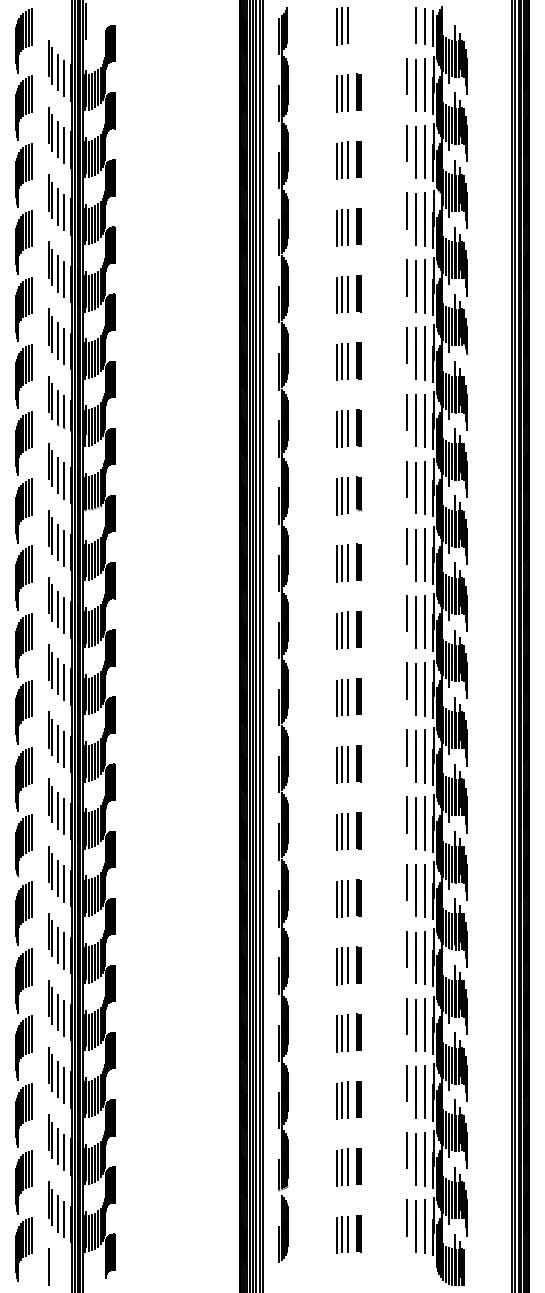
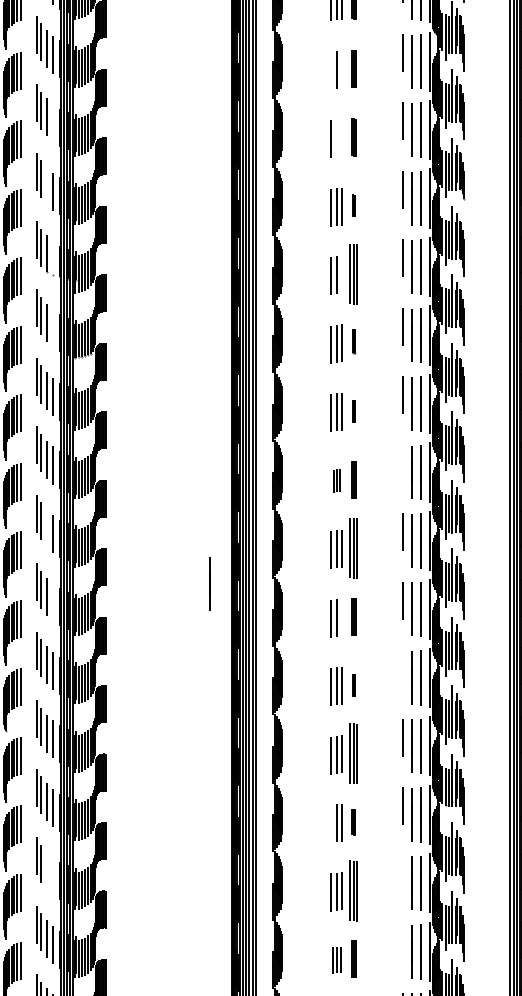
line: (347, 226) -> (342, 68), removed
line: (336, 228) -> (331, 70), removed
line: (63, 279) -> (52, 122), removed
line: (347, 293) -> (342, 137), removed
line: (342, 294) -> (337, 138), removed
line: (57, 340) -> (46, 185), removed
part: (358, 360) -> (353, 205), size x0.6
line: (63, 411) -> (52, 257), removed
part: (358, 427) -> (353, 273), size x1.6
line: (347, 428) -> (342, 274), removed
line: (63, 480) -> (52, 327), removed
part: (359, 493) -> (354, 341), size x0.7
part: (358, 561) -> (353, 410), size x0.6
line: (406, 613) -> (402, 463), removed
part: (342, 630) -> (337, 480), size x0.6
line: (57, 676) -> (46, 527), removed
part: (358, 696) -> (353, 548), size x1.6
line: (217, 731) -> (209, 583), added
line: (63, 749) -> (52, 602), removed
line: (347, 763) -> (342, 616), removed
line: (407, 814) -> (403, 668), removed
part: (358, 830) -> (353, 684), size x0.6
part: (358, 897) -> (353, 753), size x1.6
part: (358, 964) -> (353, 821), size x0.7
line: (336, 966) -> (331, 823), removed
line: (57, 1012) -> (46, 870), removed
line: (407, 1016) -> (403, 874), removed
line: (63, 1017) -> (52, 875), removed
part: (358, 1031) -> (353, 889), size x1.6
line: (406, 1083) -> (402, 942), removed
part: (342, 1100) -> (337, 960), size x0.7

